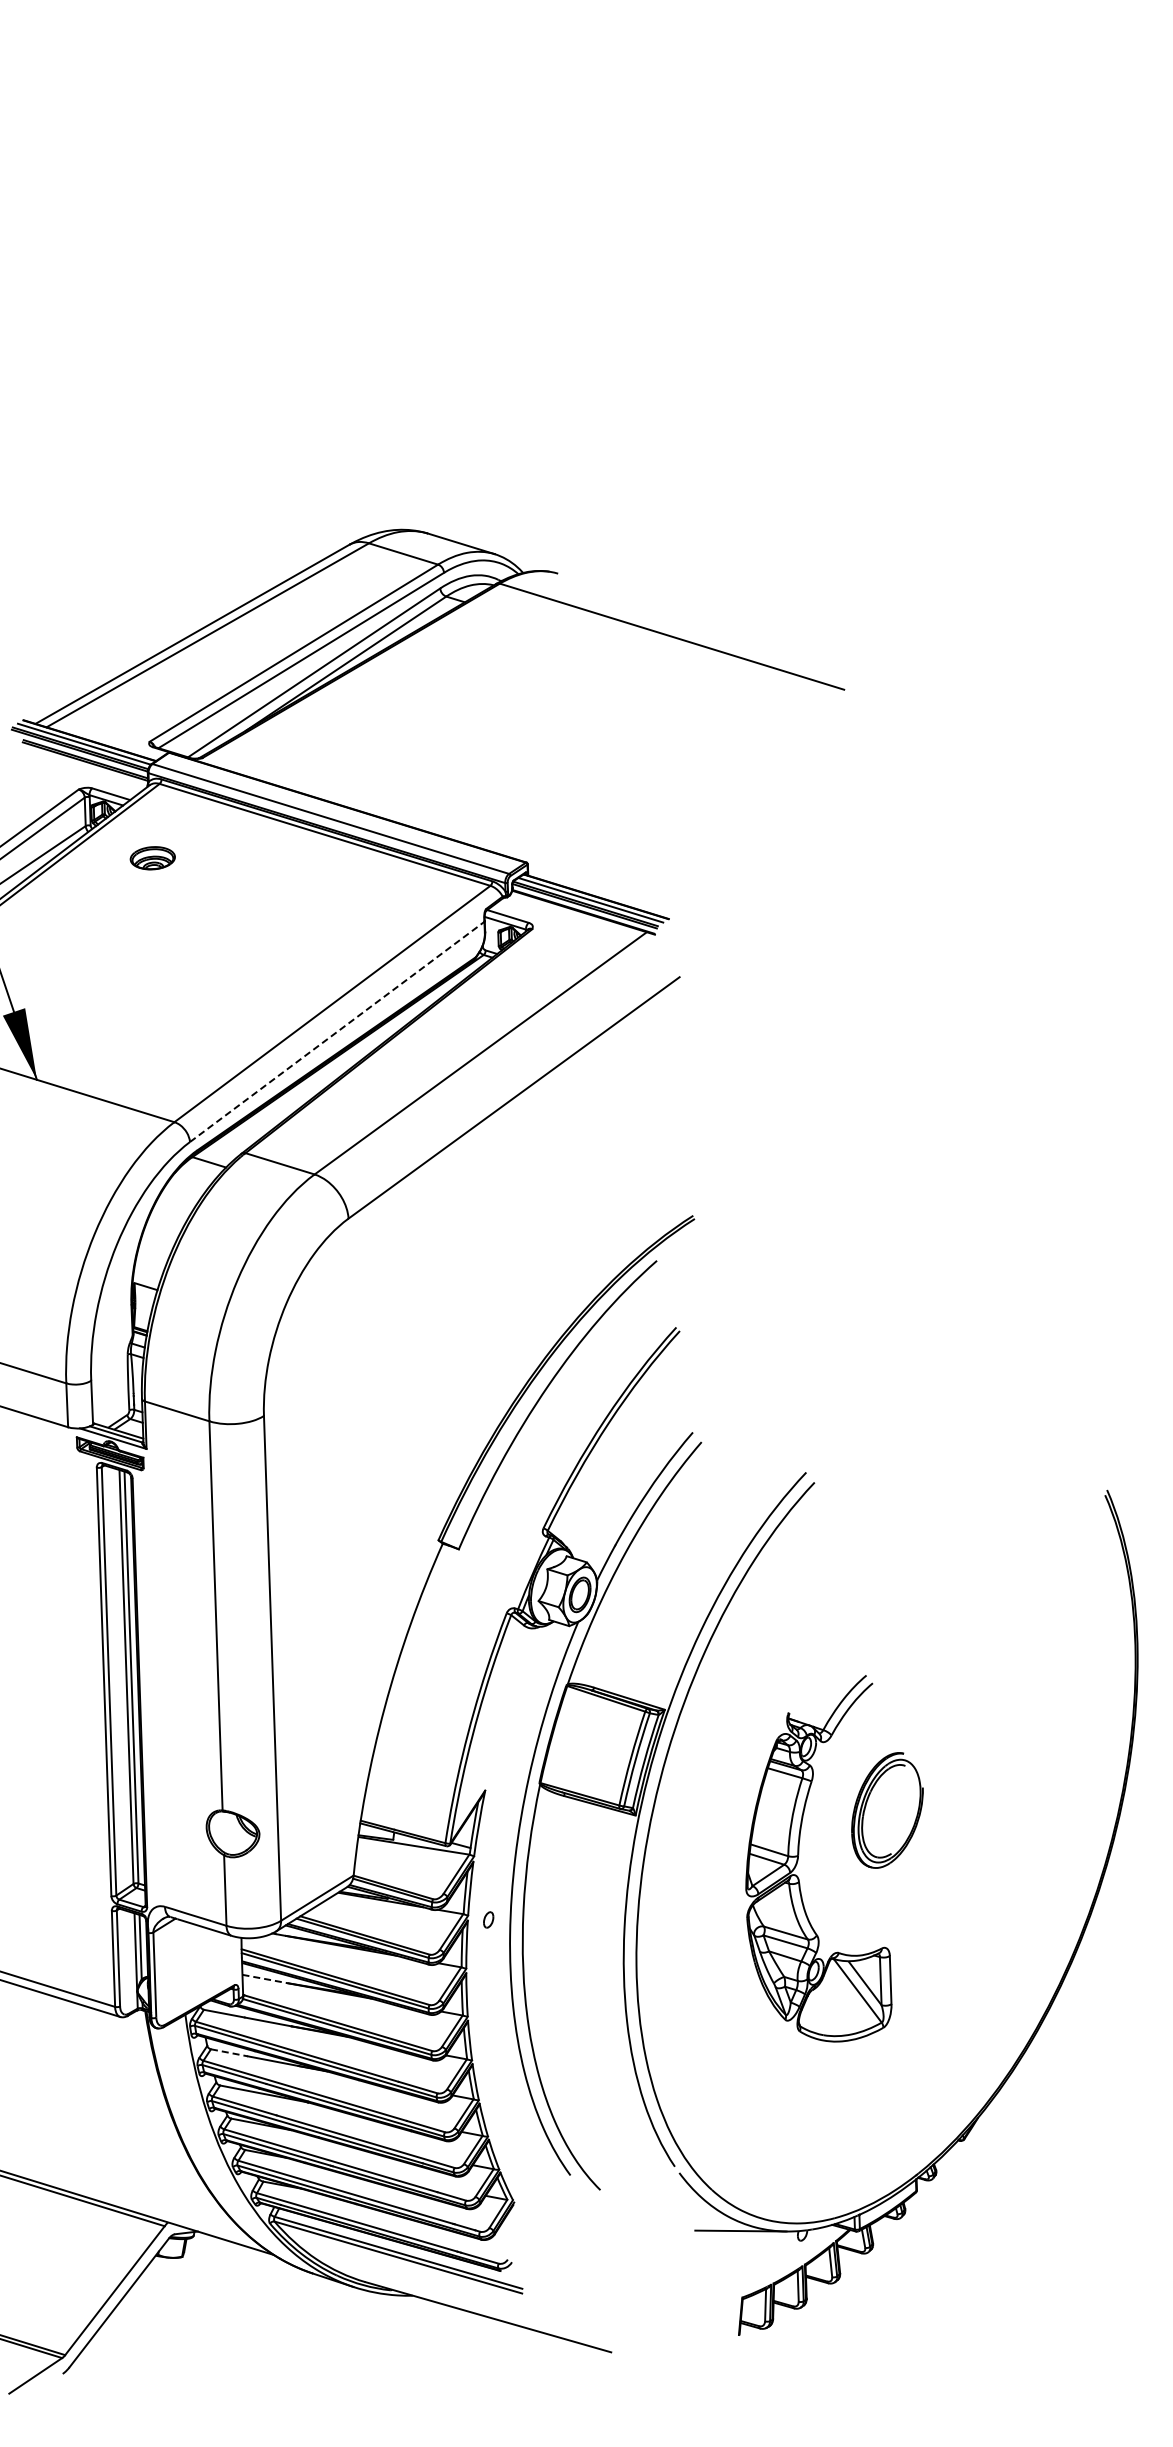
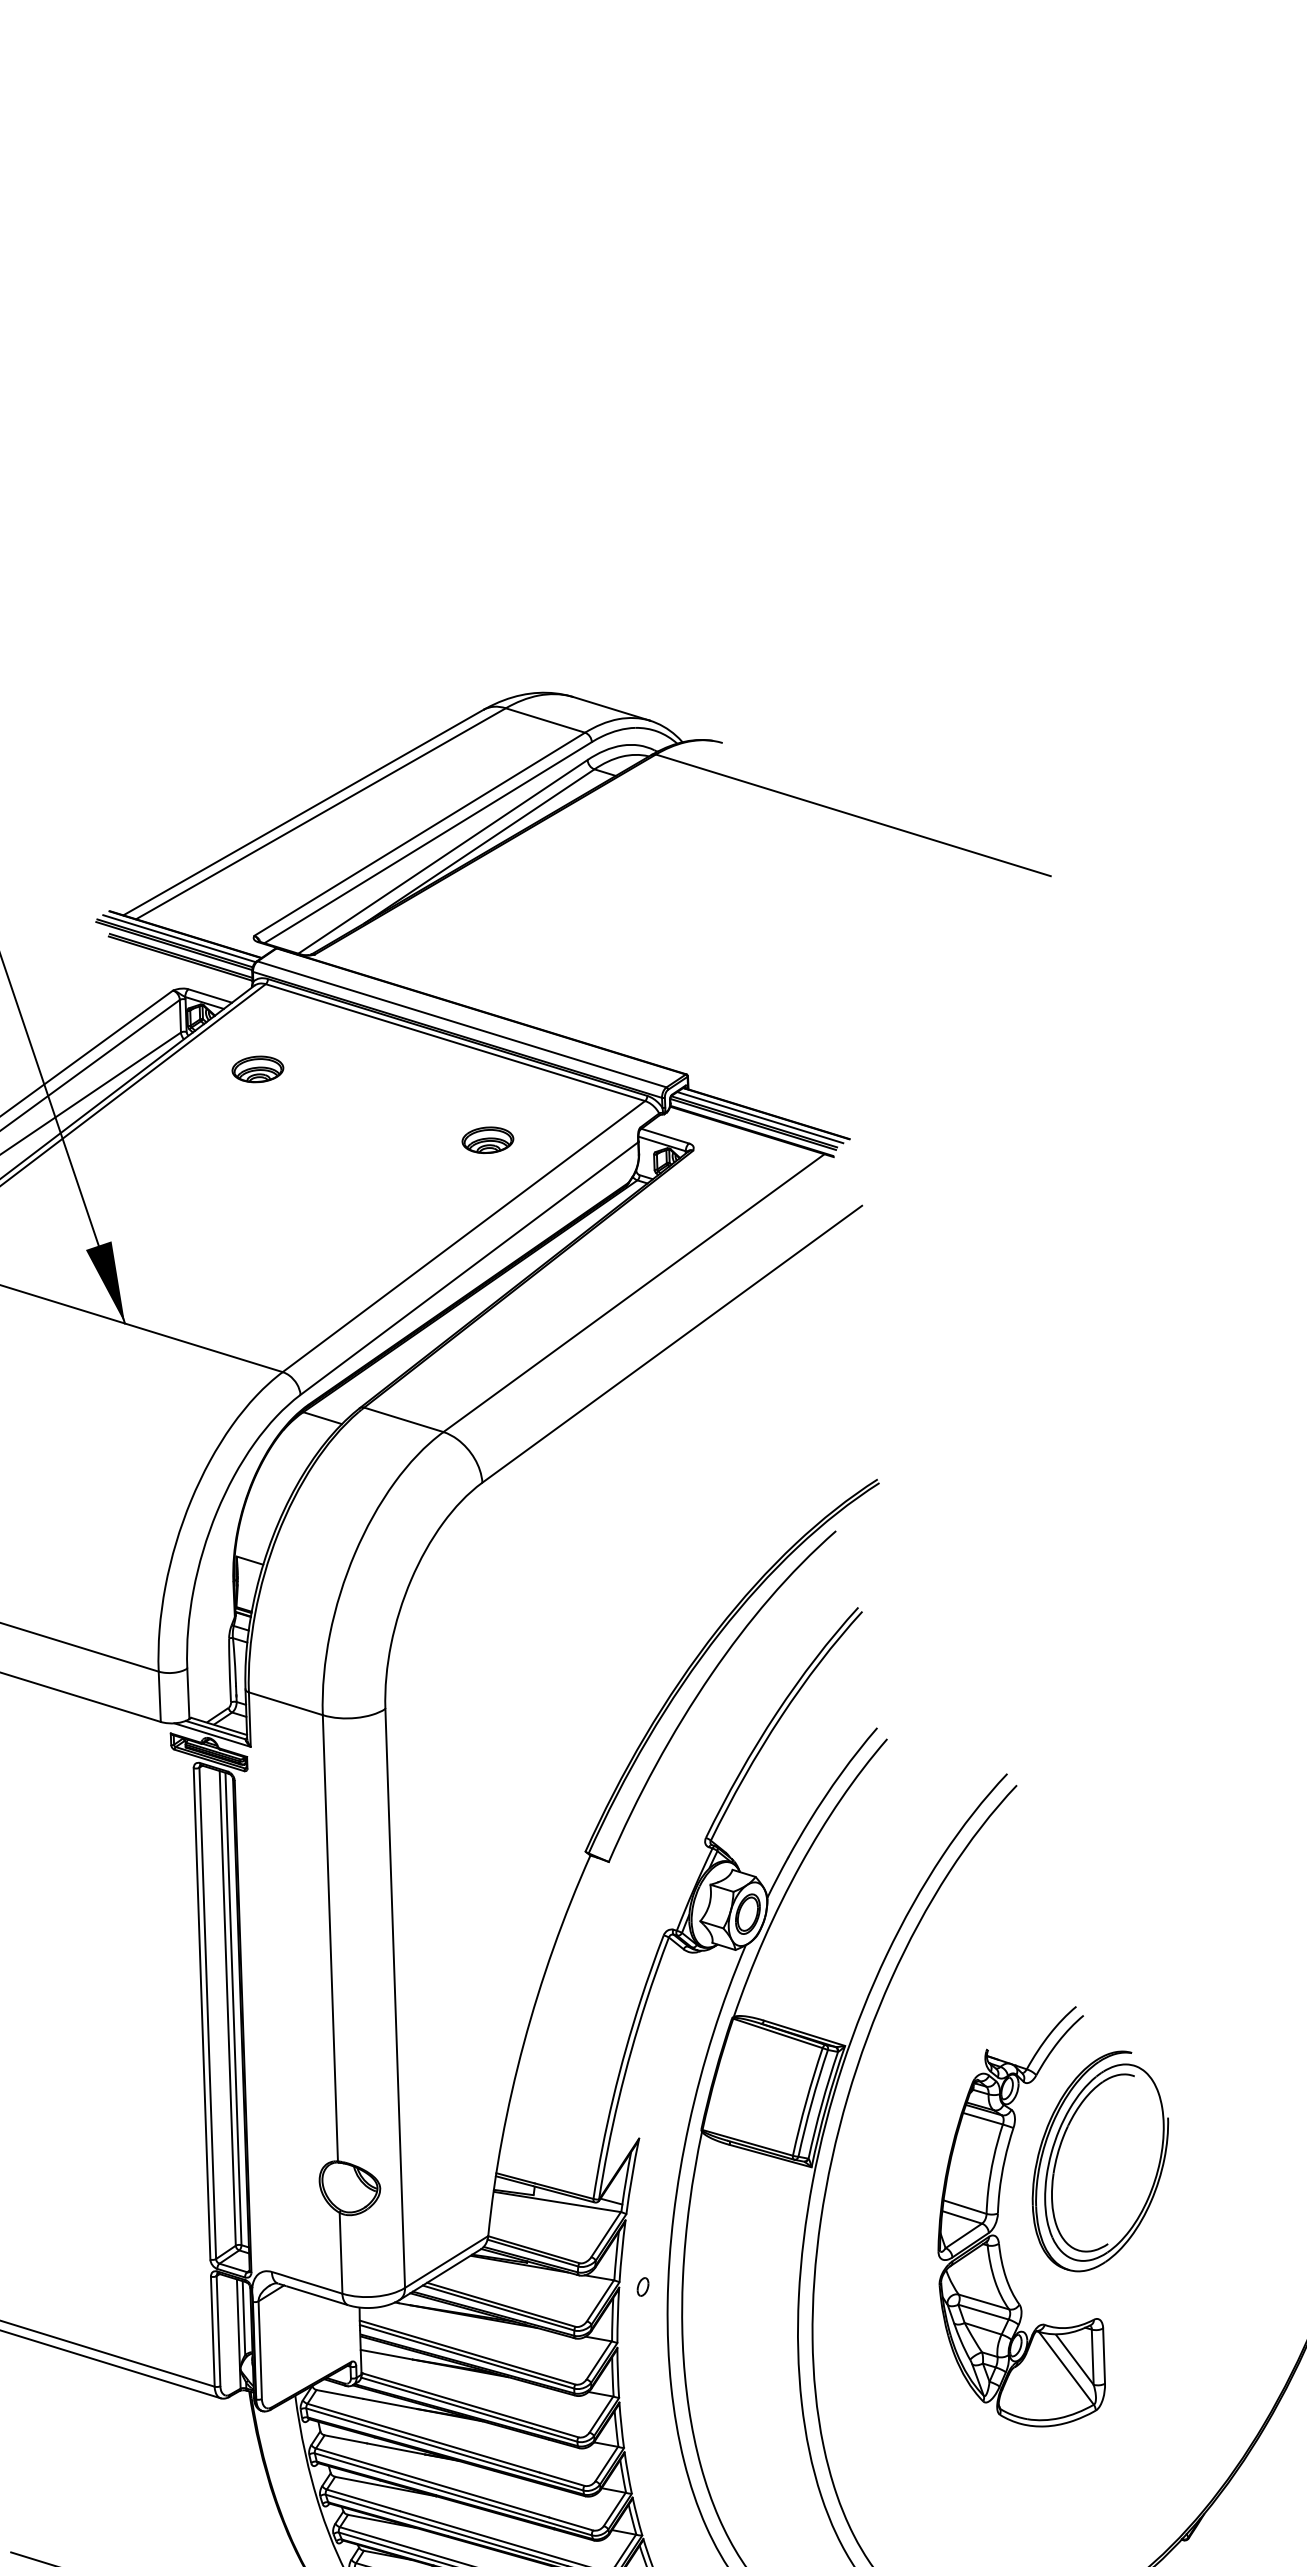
part: (353, 920) -> (488, 1140), added
line: (337, 1031) -> (469, 1268), dashed -> solid
part: (887, 1810) -> (1100, 2161), size x1.67
line: (264, 1978) -> (385, 2354), dashed -> solid
line: (229, 2052) -> (345, 2438), dashed -> solid

